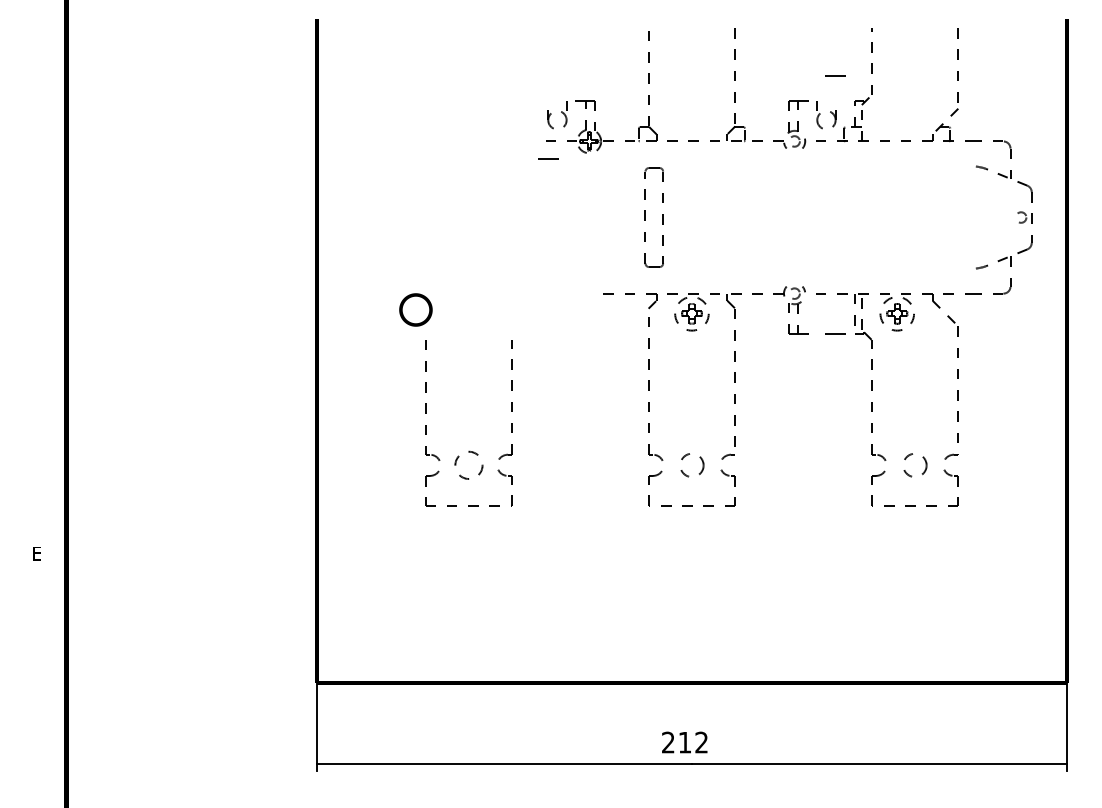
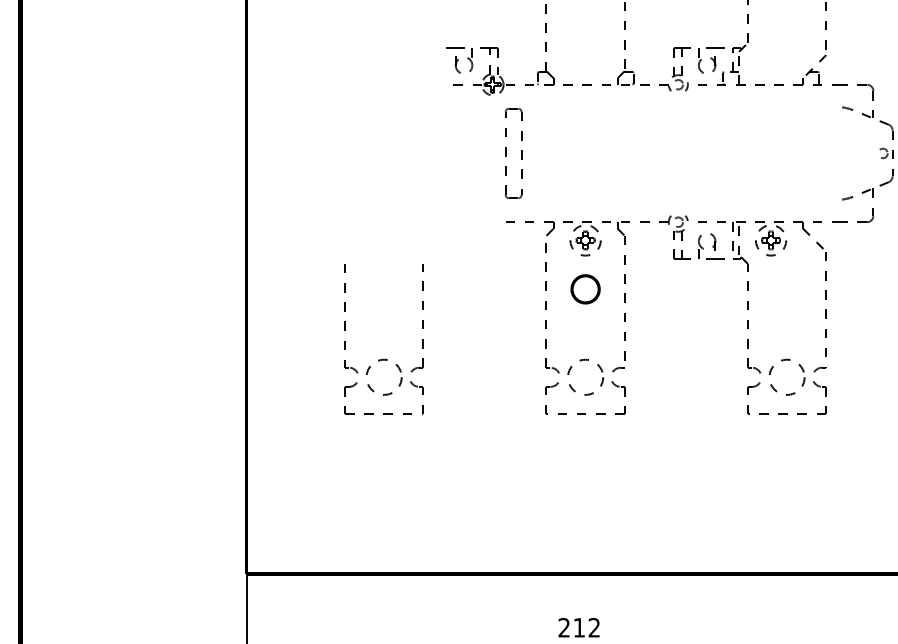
line: (835, 75) -> (715, 47), moved
line: (548, 158) -> (456, 47), moved
part: (645, 217) -> (505, 153), moved
part: (415, 309) -> (585, 288), moved
part: (826, 319) -> (707, 245), added
circle: (468, 465) -> (383, 377), size x1.43
circle: (691, 465) -> (585, 377), size x1.67
circle: (914, 465) -> (786, 377), size x1.67

